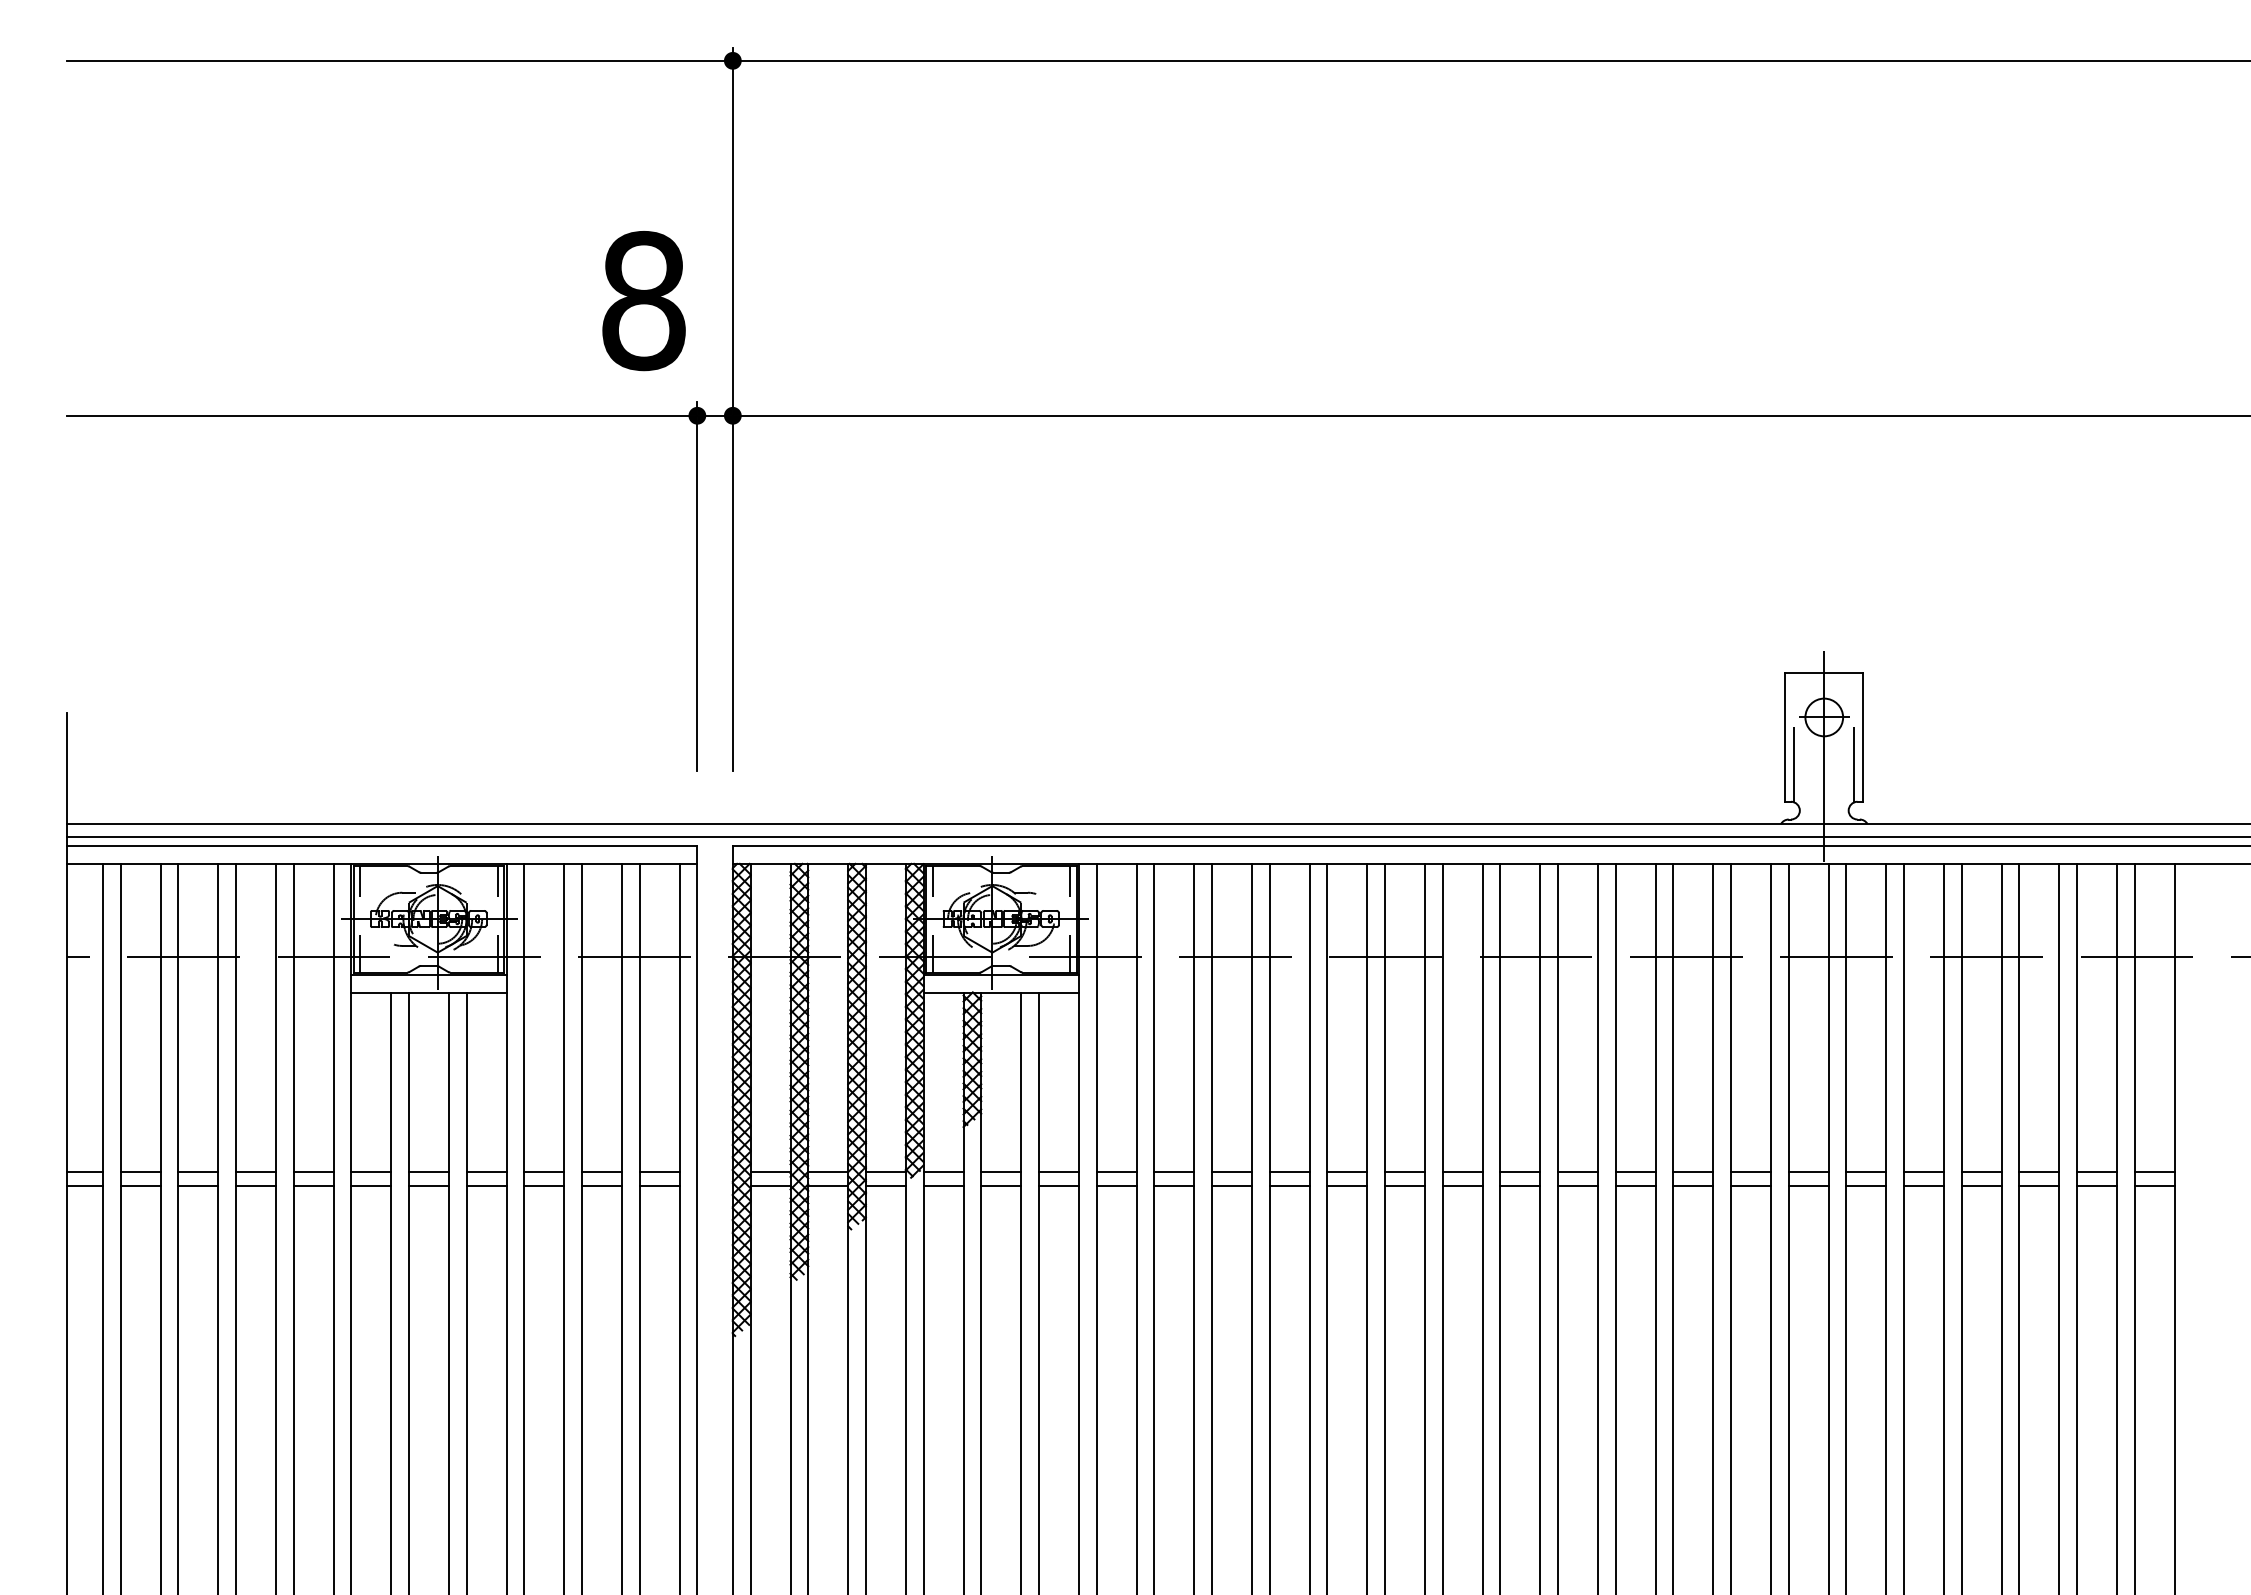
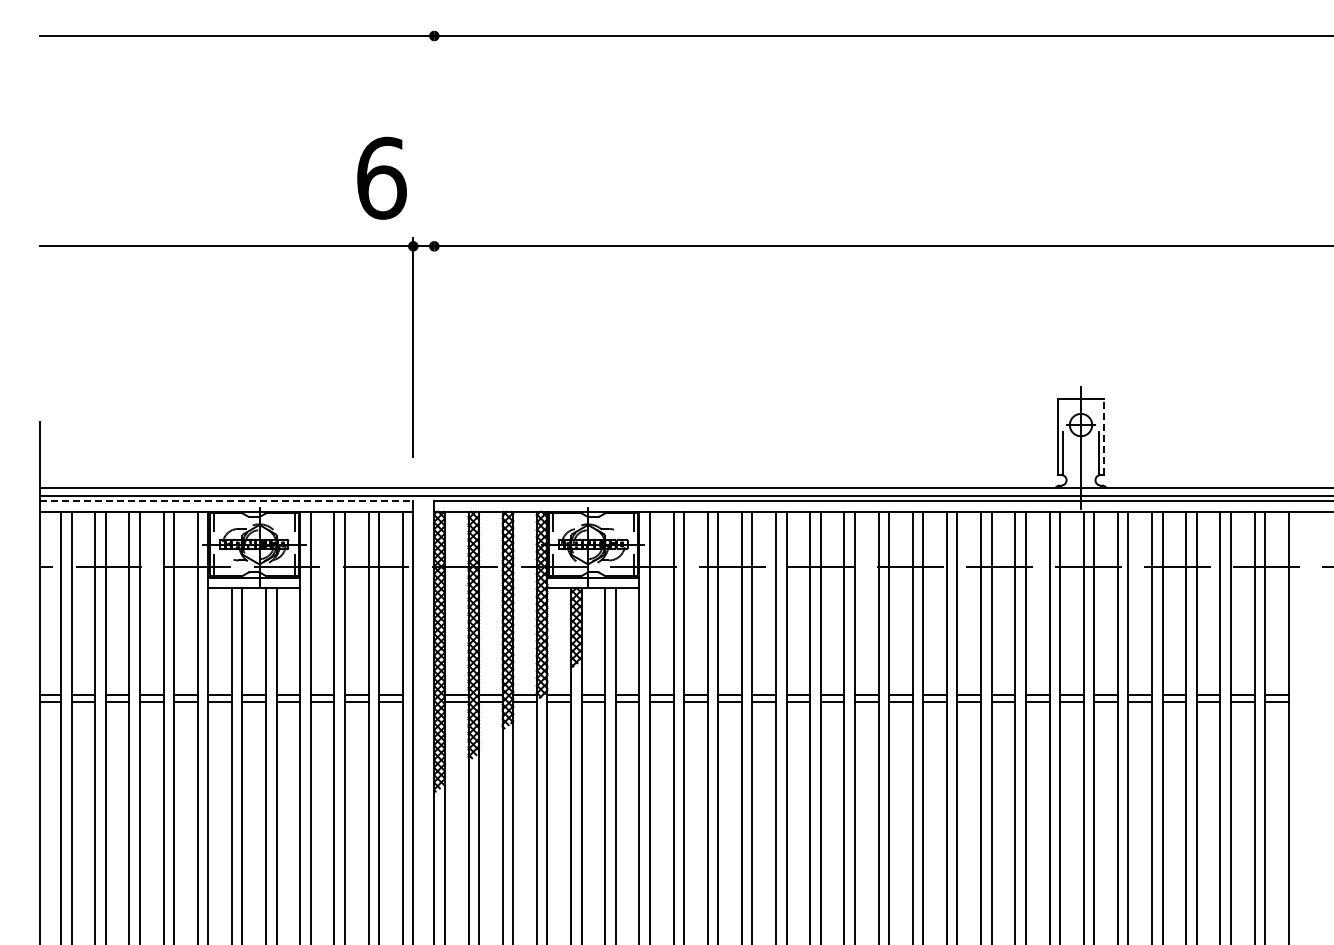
text: (643, 299) -> (381, 177), 8 -> 6
line: (733, 409) -> (434, 242), removed
line: (1863, 736) -> (1104, 436), solid -> dashed
line: (382, 846) -> (226, 501), solid -> dashed

